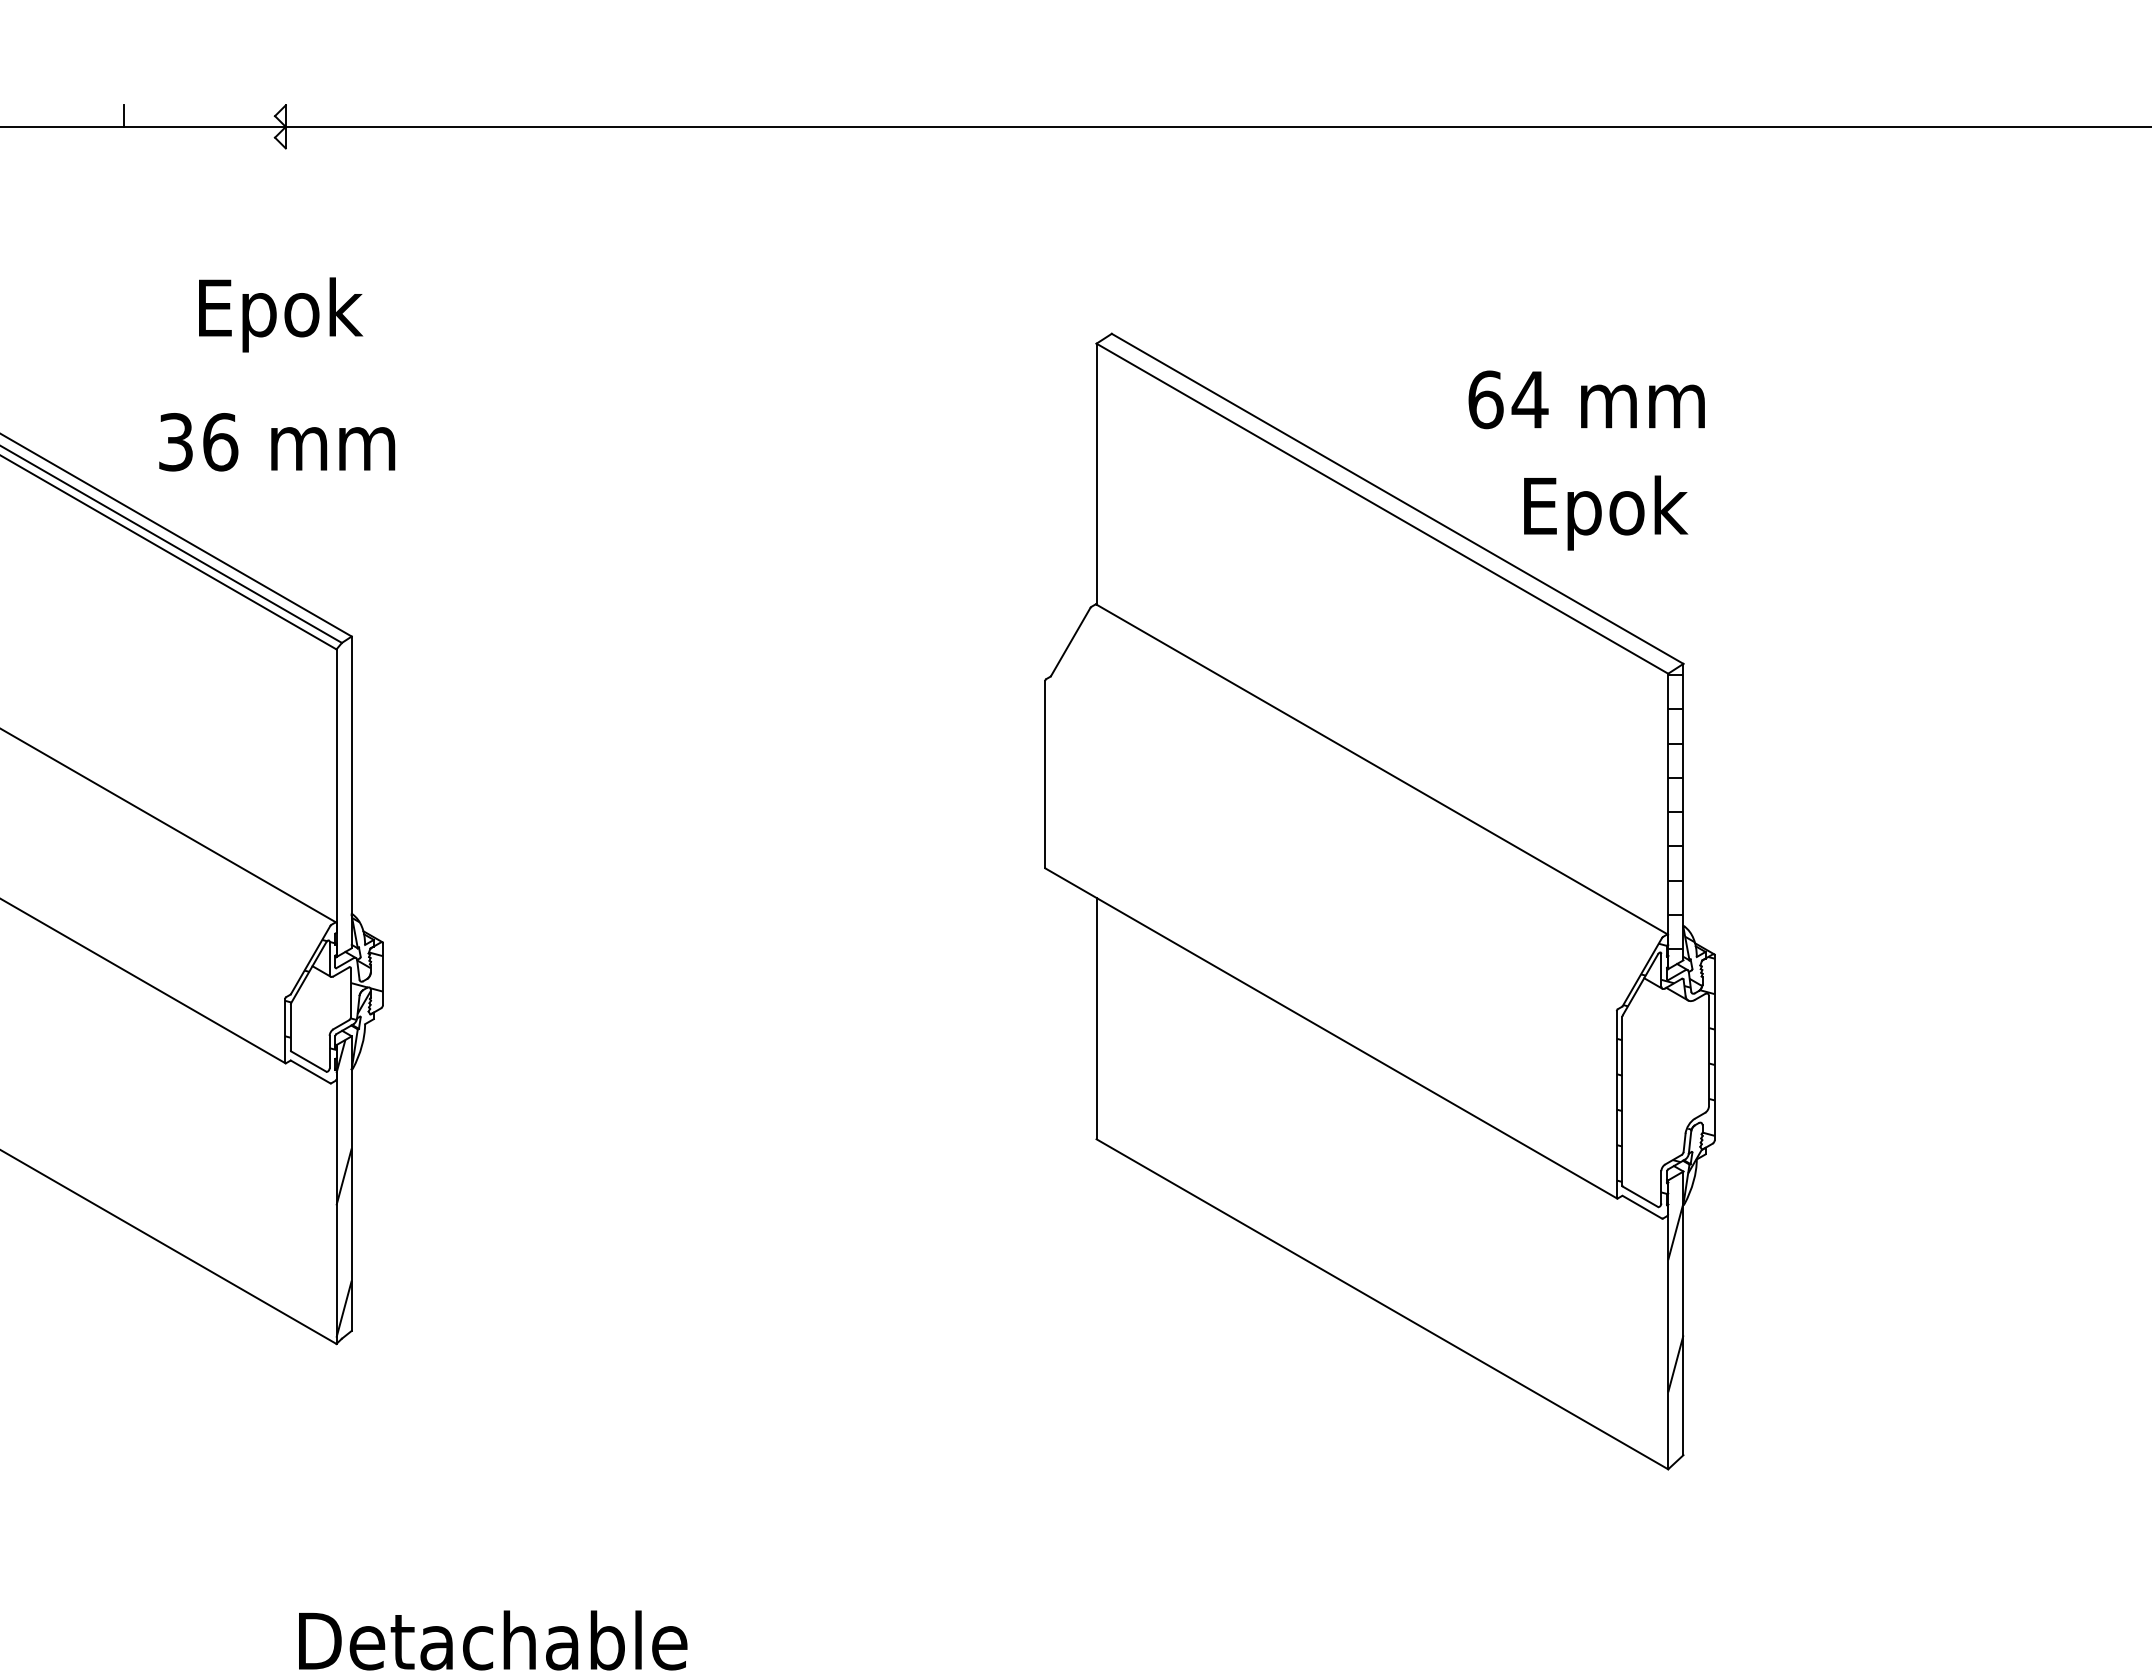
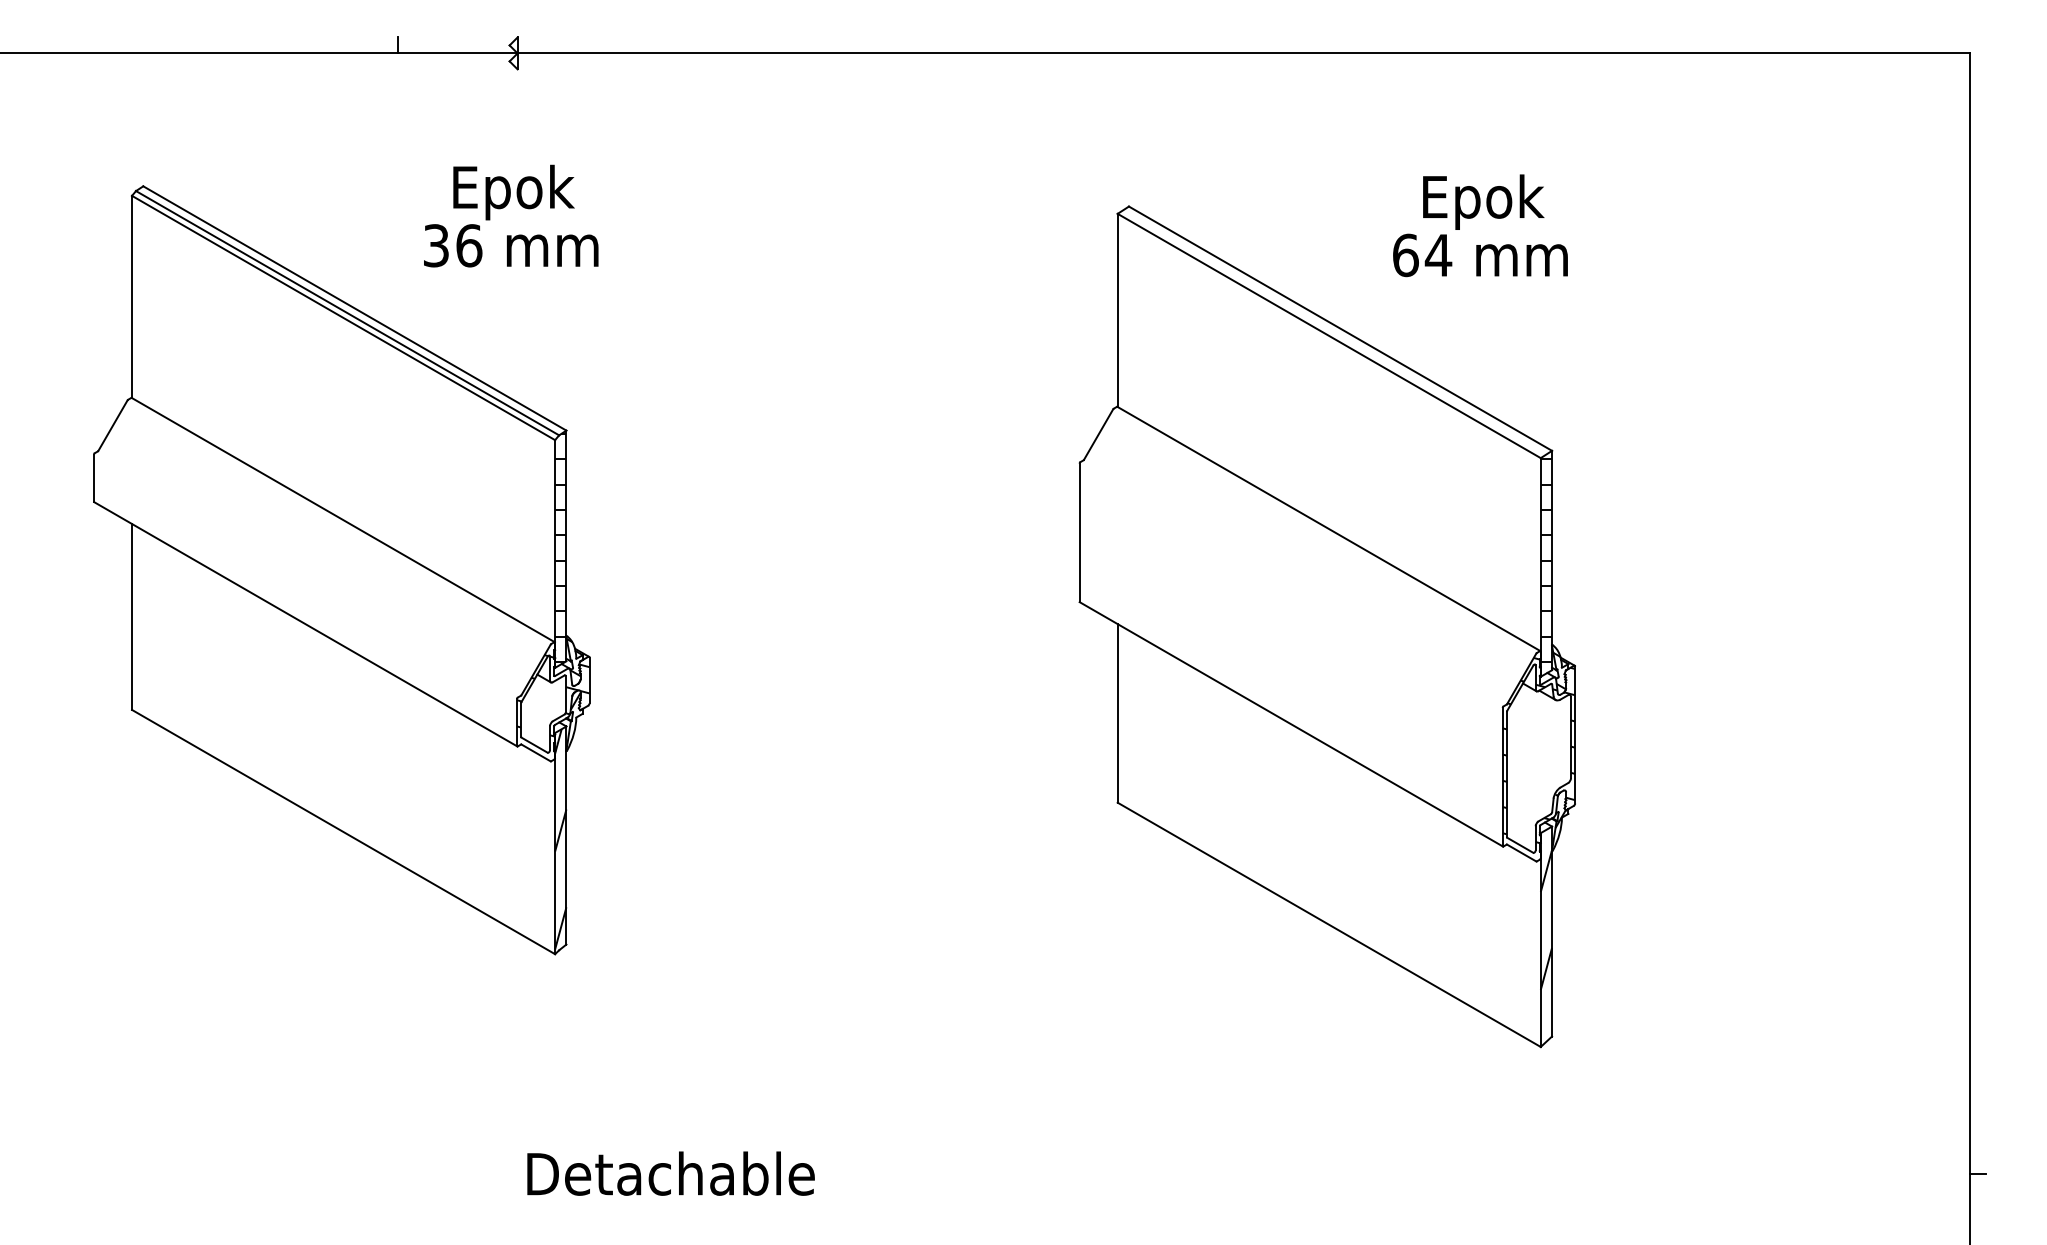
text: (277, 441) -> (511, 245), moved
text: (1605, 512) -> (1483, 201), moved
hatch: (343, 794) -> (560, 547), added

